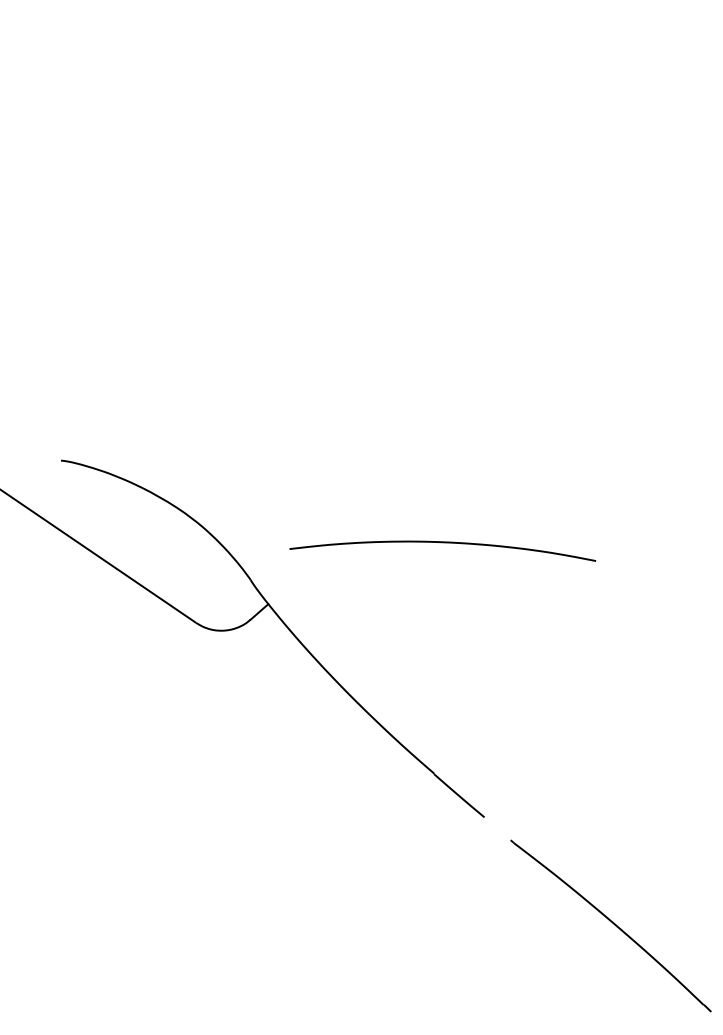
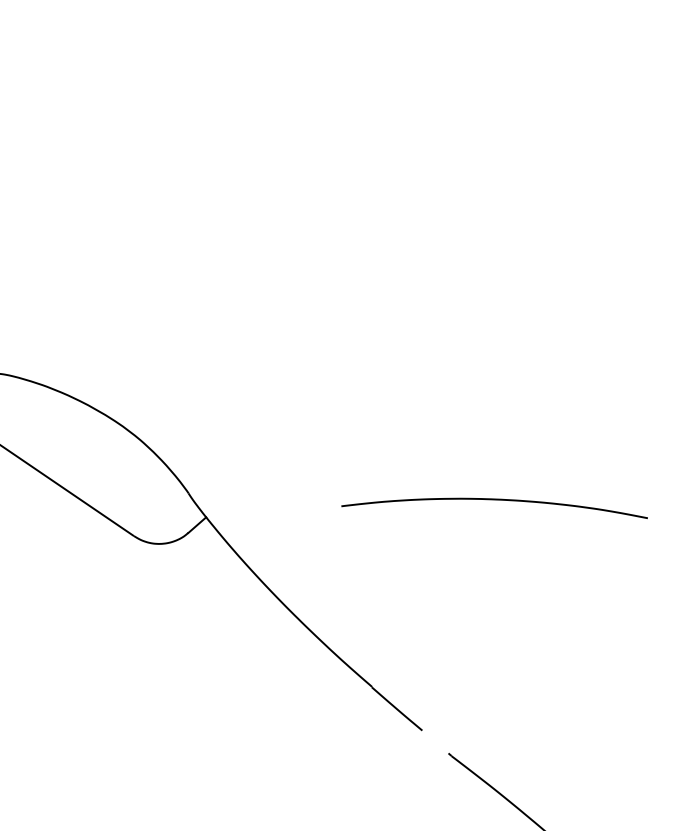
curve: (442, 543) -> (494, 500), moved

